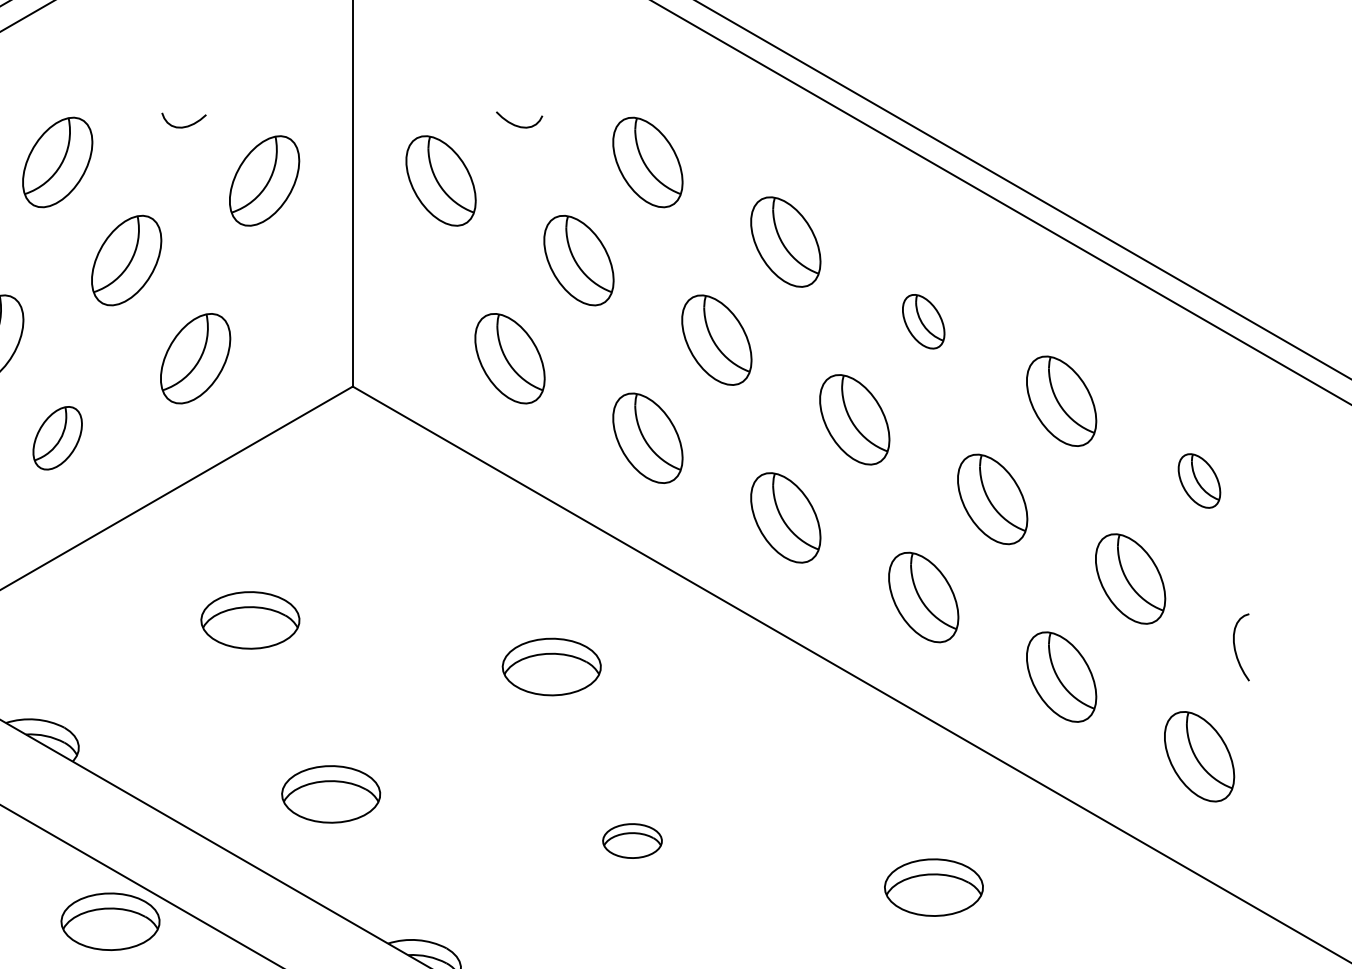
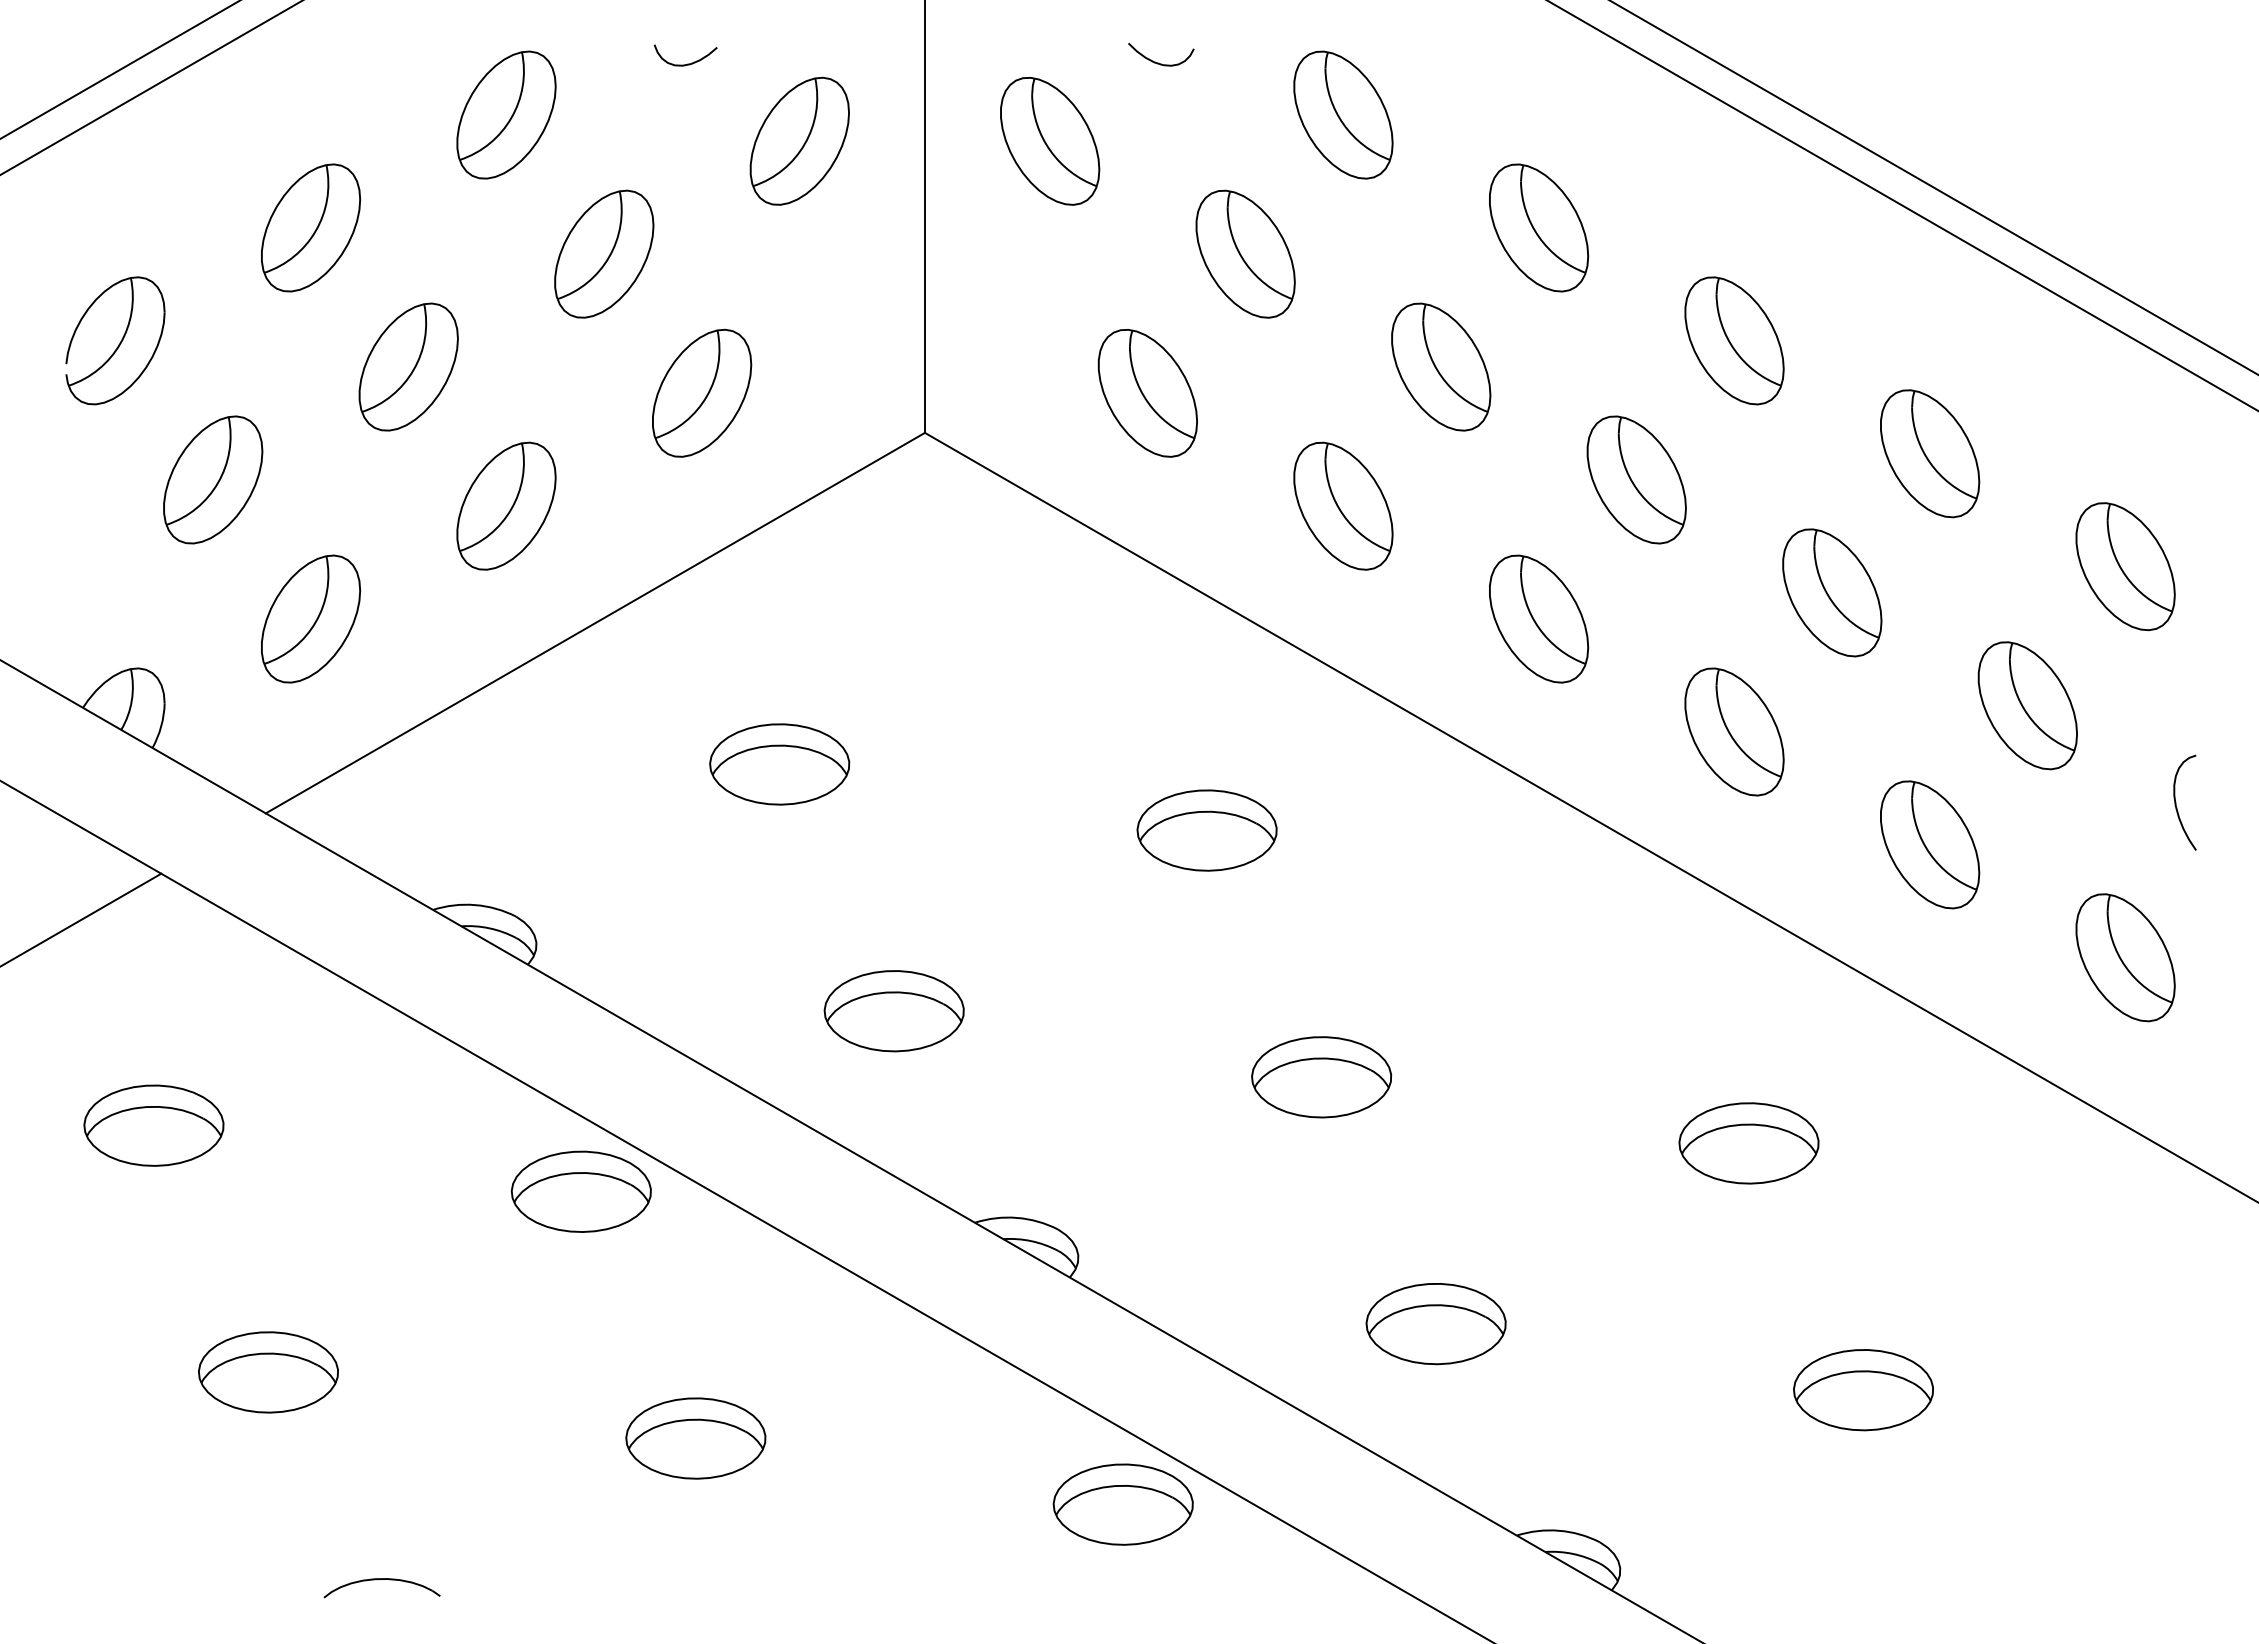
part: (923, 321) -> (1734, 340), size x1.67
part: (57, 437) -> (506, 505), size x1.43
part: (1199, 480) -> (2125, 566), size x1.67
part: (632, 841) -> (1321, 1077), size x1.67

